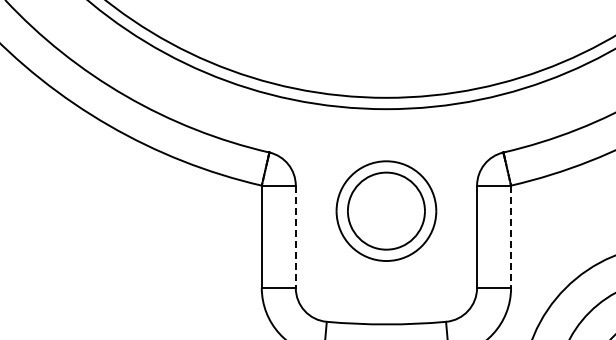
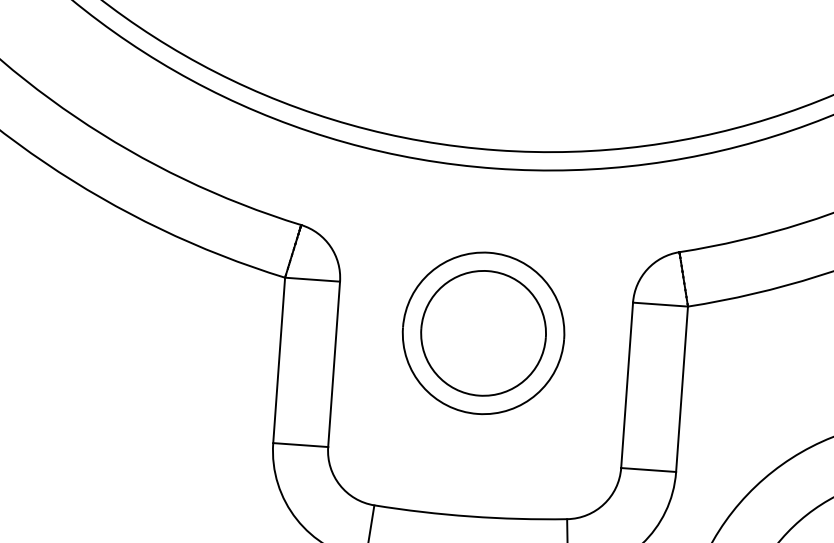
line: (295, 237) -> (333, 365), dashed -> solid
line: (511, 237) -> (682, 390), dashed -> solid

